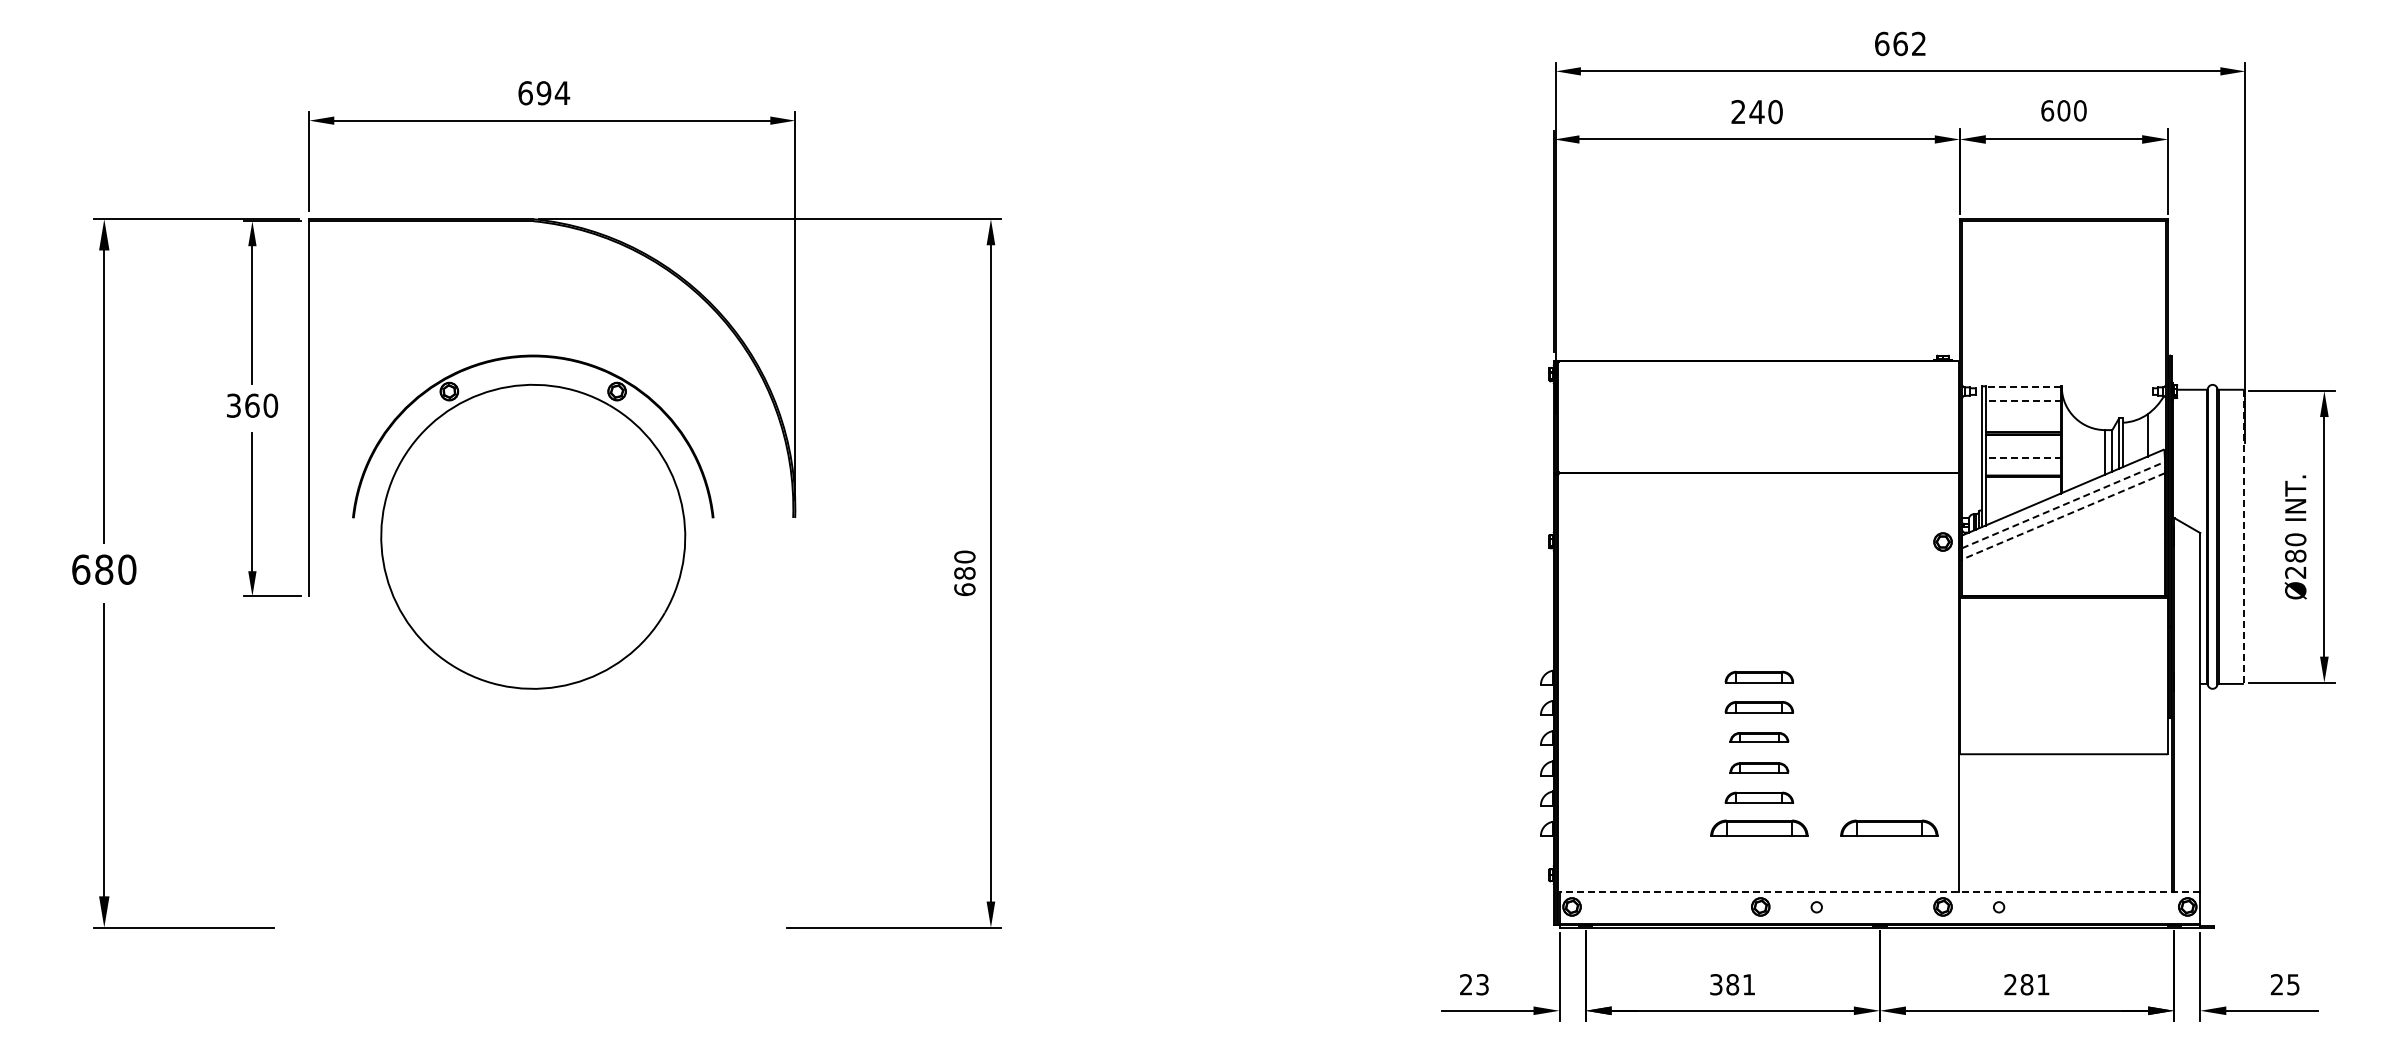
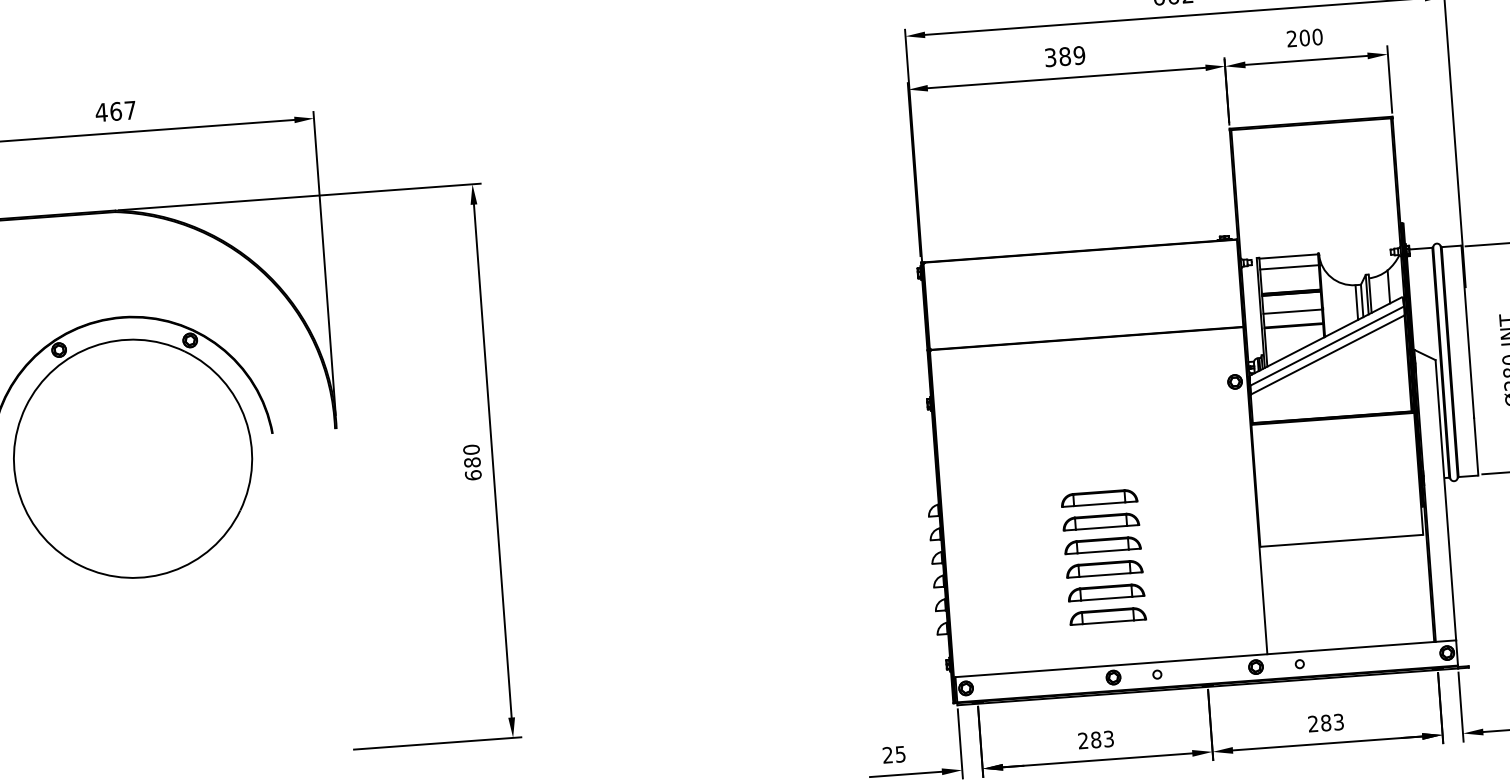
text: (543, 93) -> (115, 111), 694 -> 467
text: (2047, 110) -> (1291, 38), 600 -> 200
text: (1756, 112) -> (1064, 56), 240 -> 389
line: (2023, 387) -> (1289, 256), dashed -> solid
line: (2023, 401) -> (1289, 267), dashed -> solid
line: (2023, 458) -> (1293, 312), dashed -> solid
line: (2063, 504) -> (1327, 345), dashed -> solid
line: (2063, 516) -> (1327, 355), dashed -> solid
line: (2243, 537) -> (1469, 361), dashed -> solid
part: (1759, 676) -> (1099, 497), size x1.43
part: (1759, 706) -> (1101, 521), size x1.43
part: (1759, 737) -> (1102, 545), size x1.67
part: (1759, 767) -> (1104, 568), size x1.67
part: (1759, 797) -> (1106, 592), size x1.43
part: (1889, 827) -> (1209, 608), removed
line: (1879, 891) -> (1205, 658), dashed -> solid
text: (1482, 984) -> (900, 754), 23 -> 25
text: (1732, 984) -> (1095, 739), 381 -> 283
text: (2043, 984) -> (1338, 721), 281 -> 283

